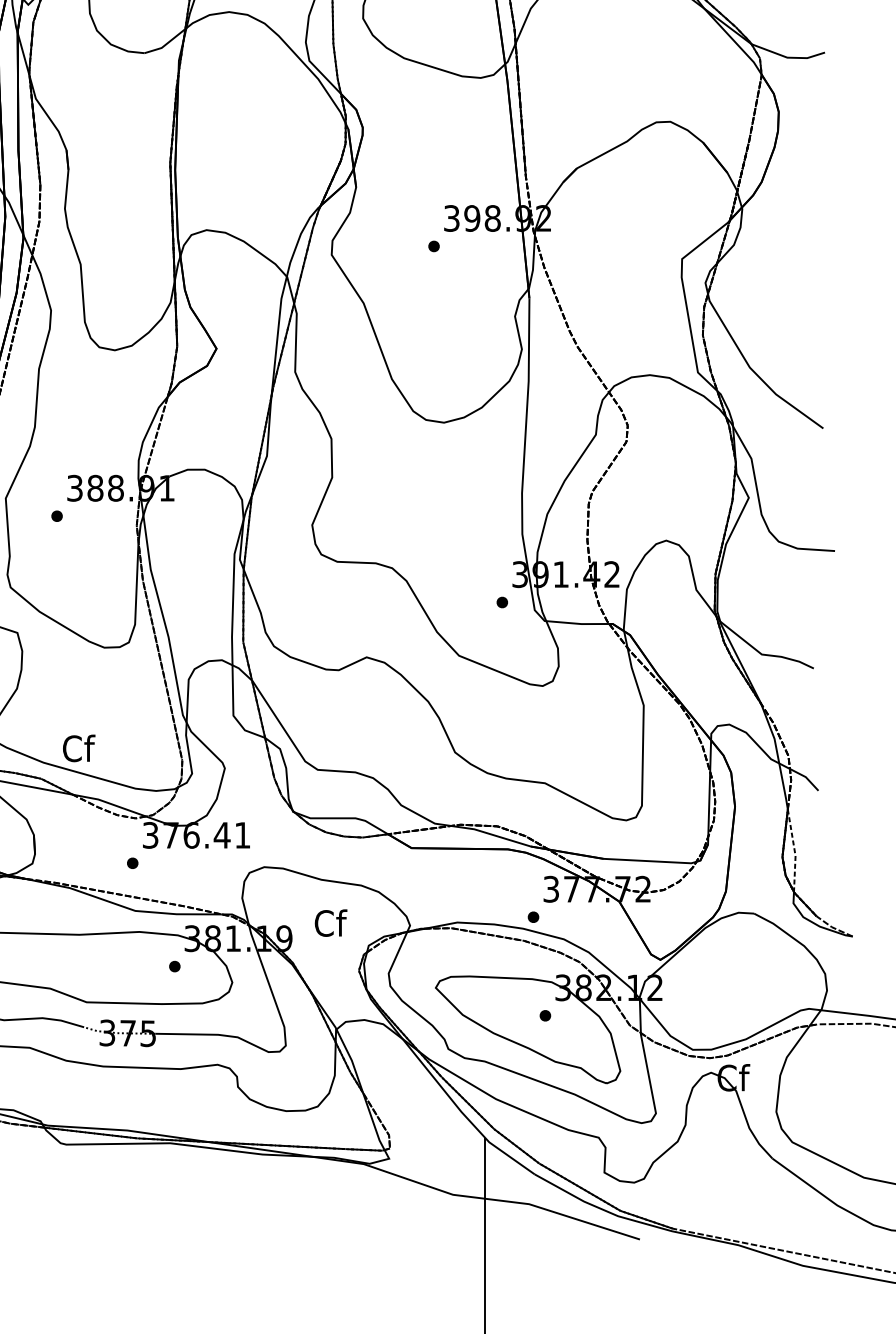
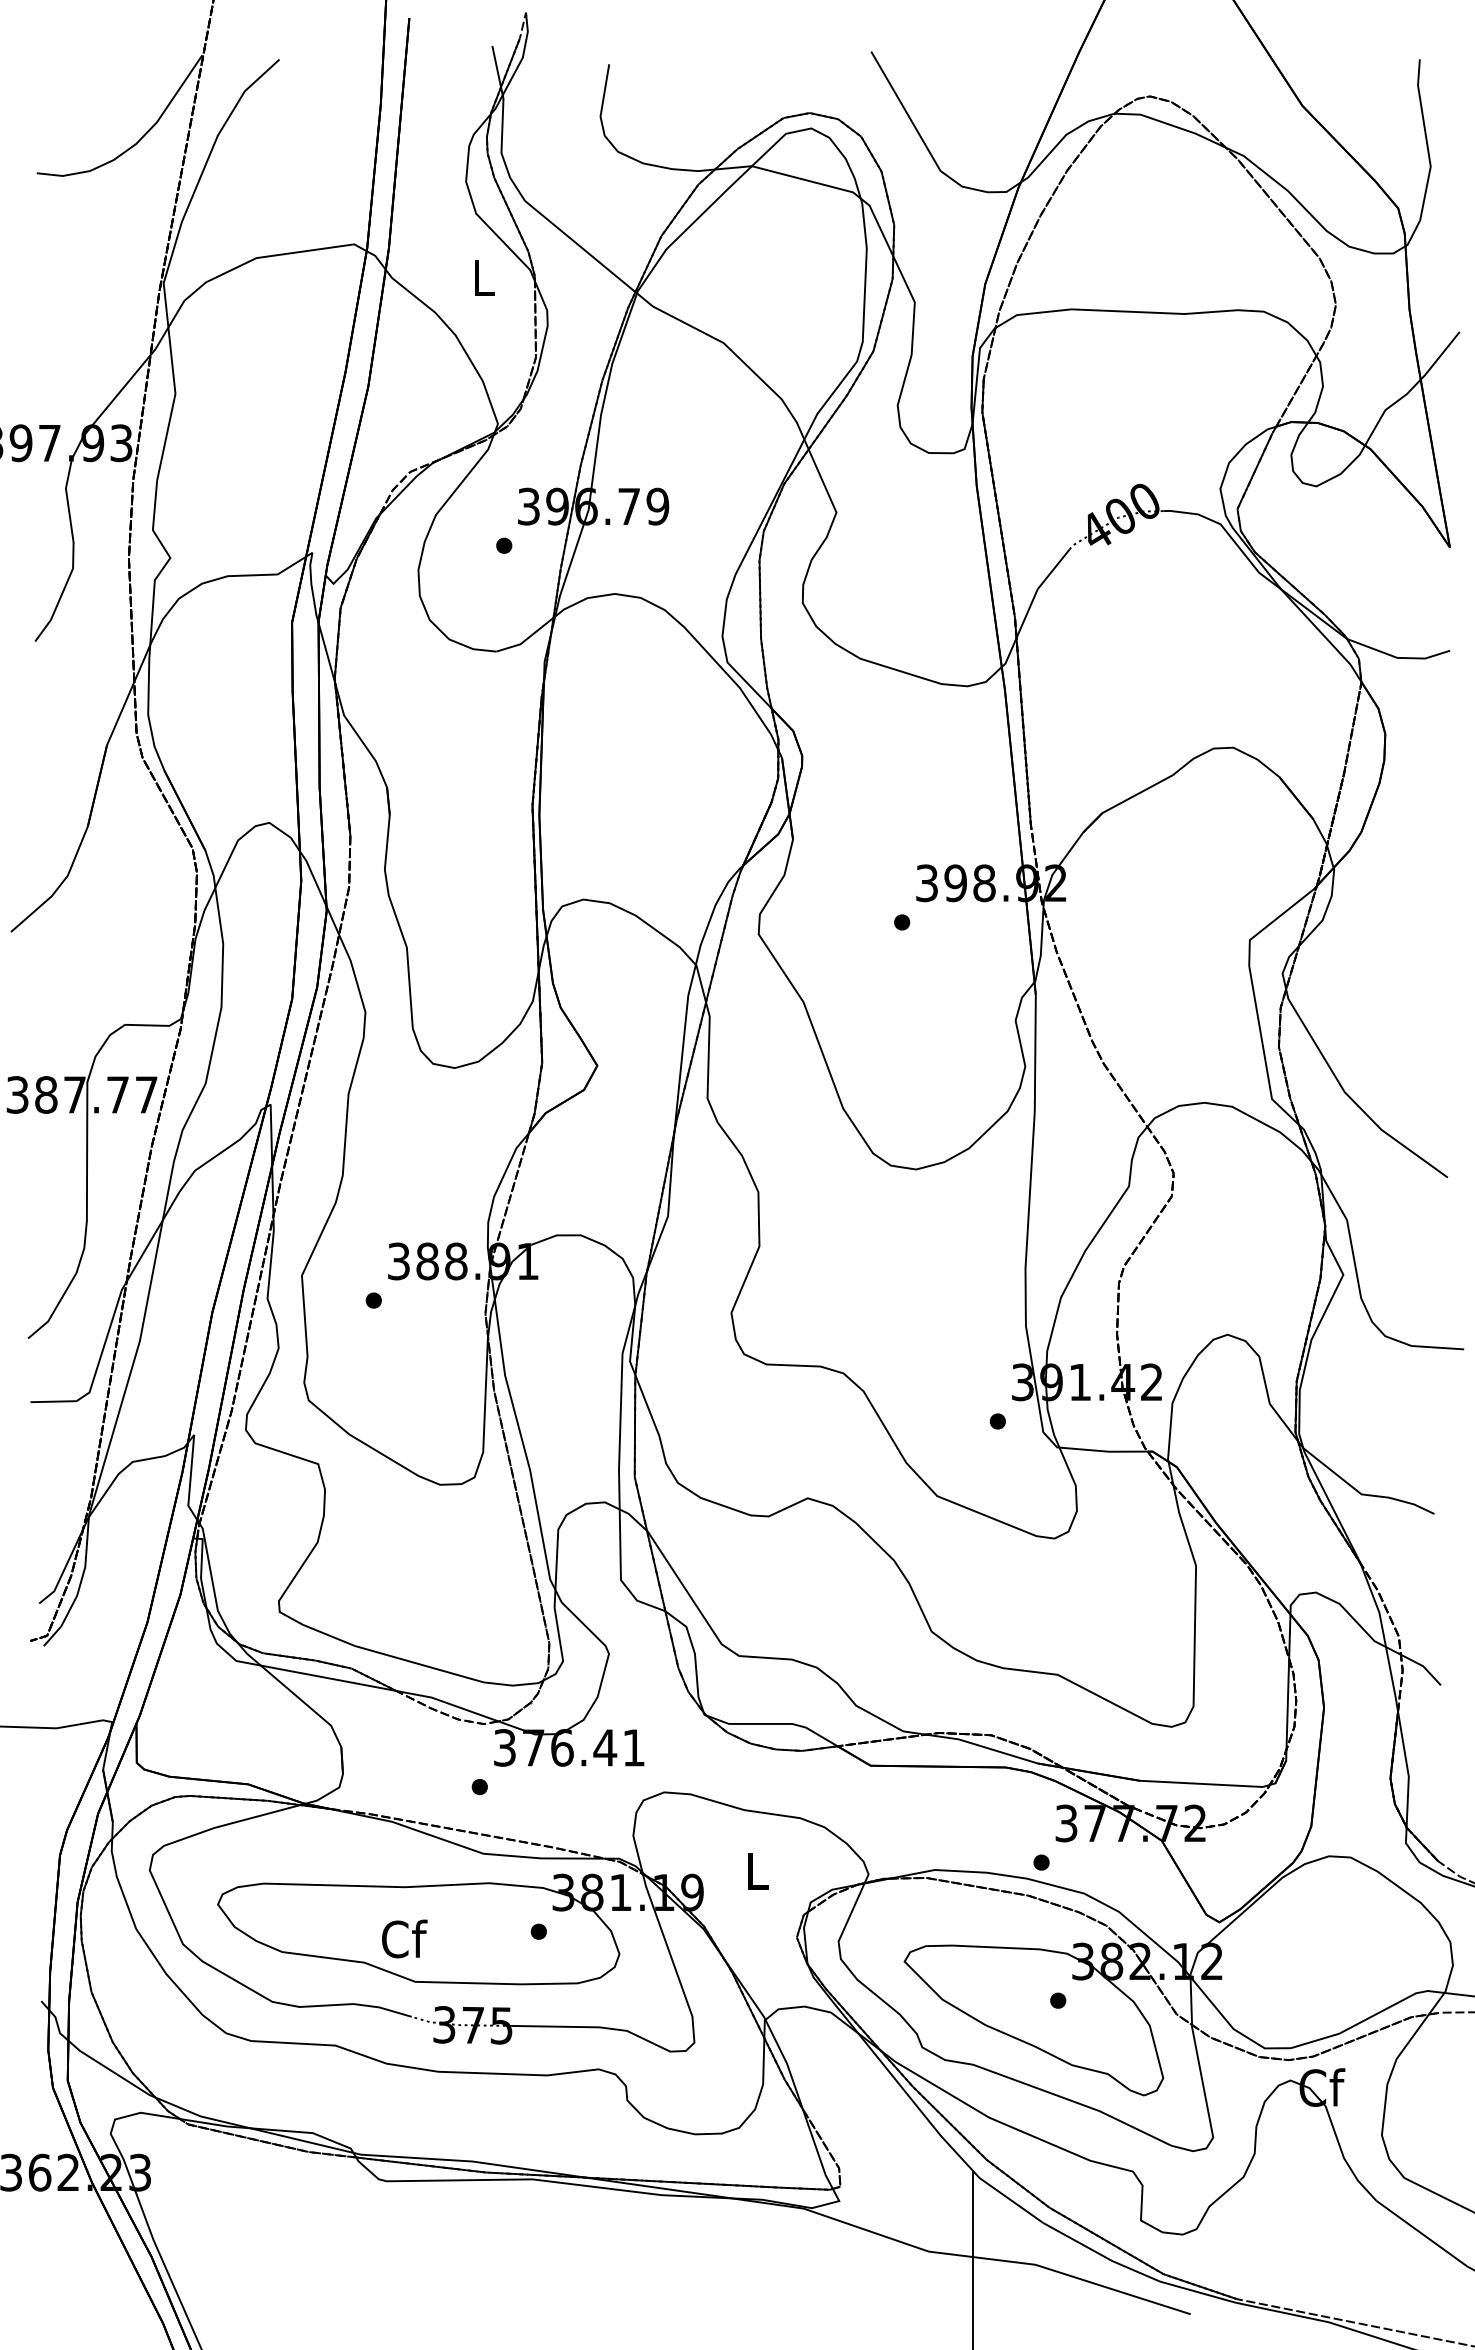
text: (78, 748) -> (404, 1938), moved
line: (794, 850) -> (1407, 1769), dashed -> solid
text: (330, 922) -> (757, 1870), Cf -> L

